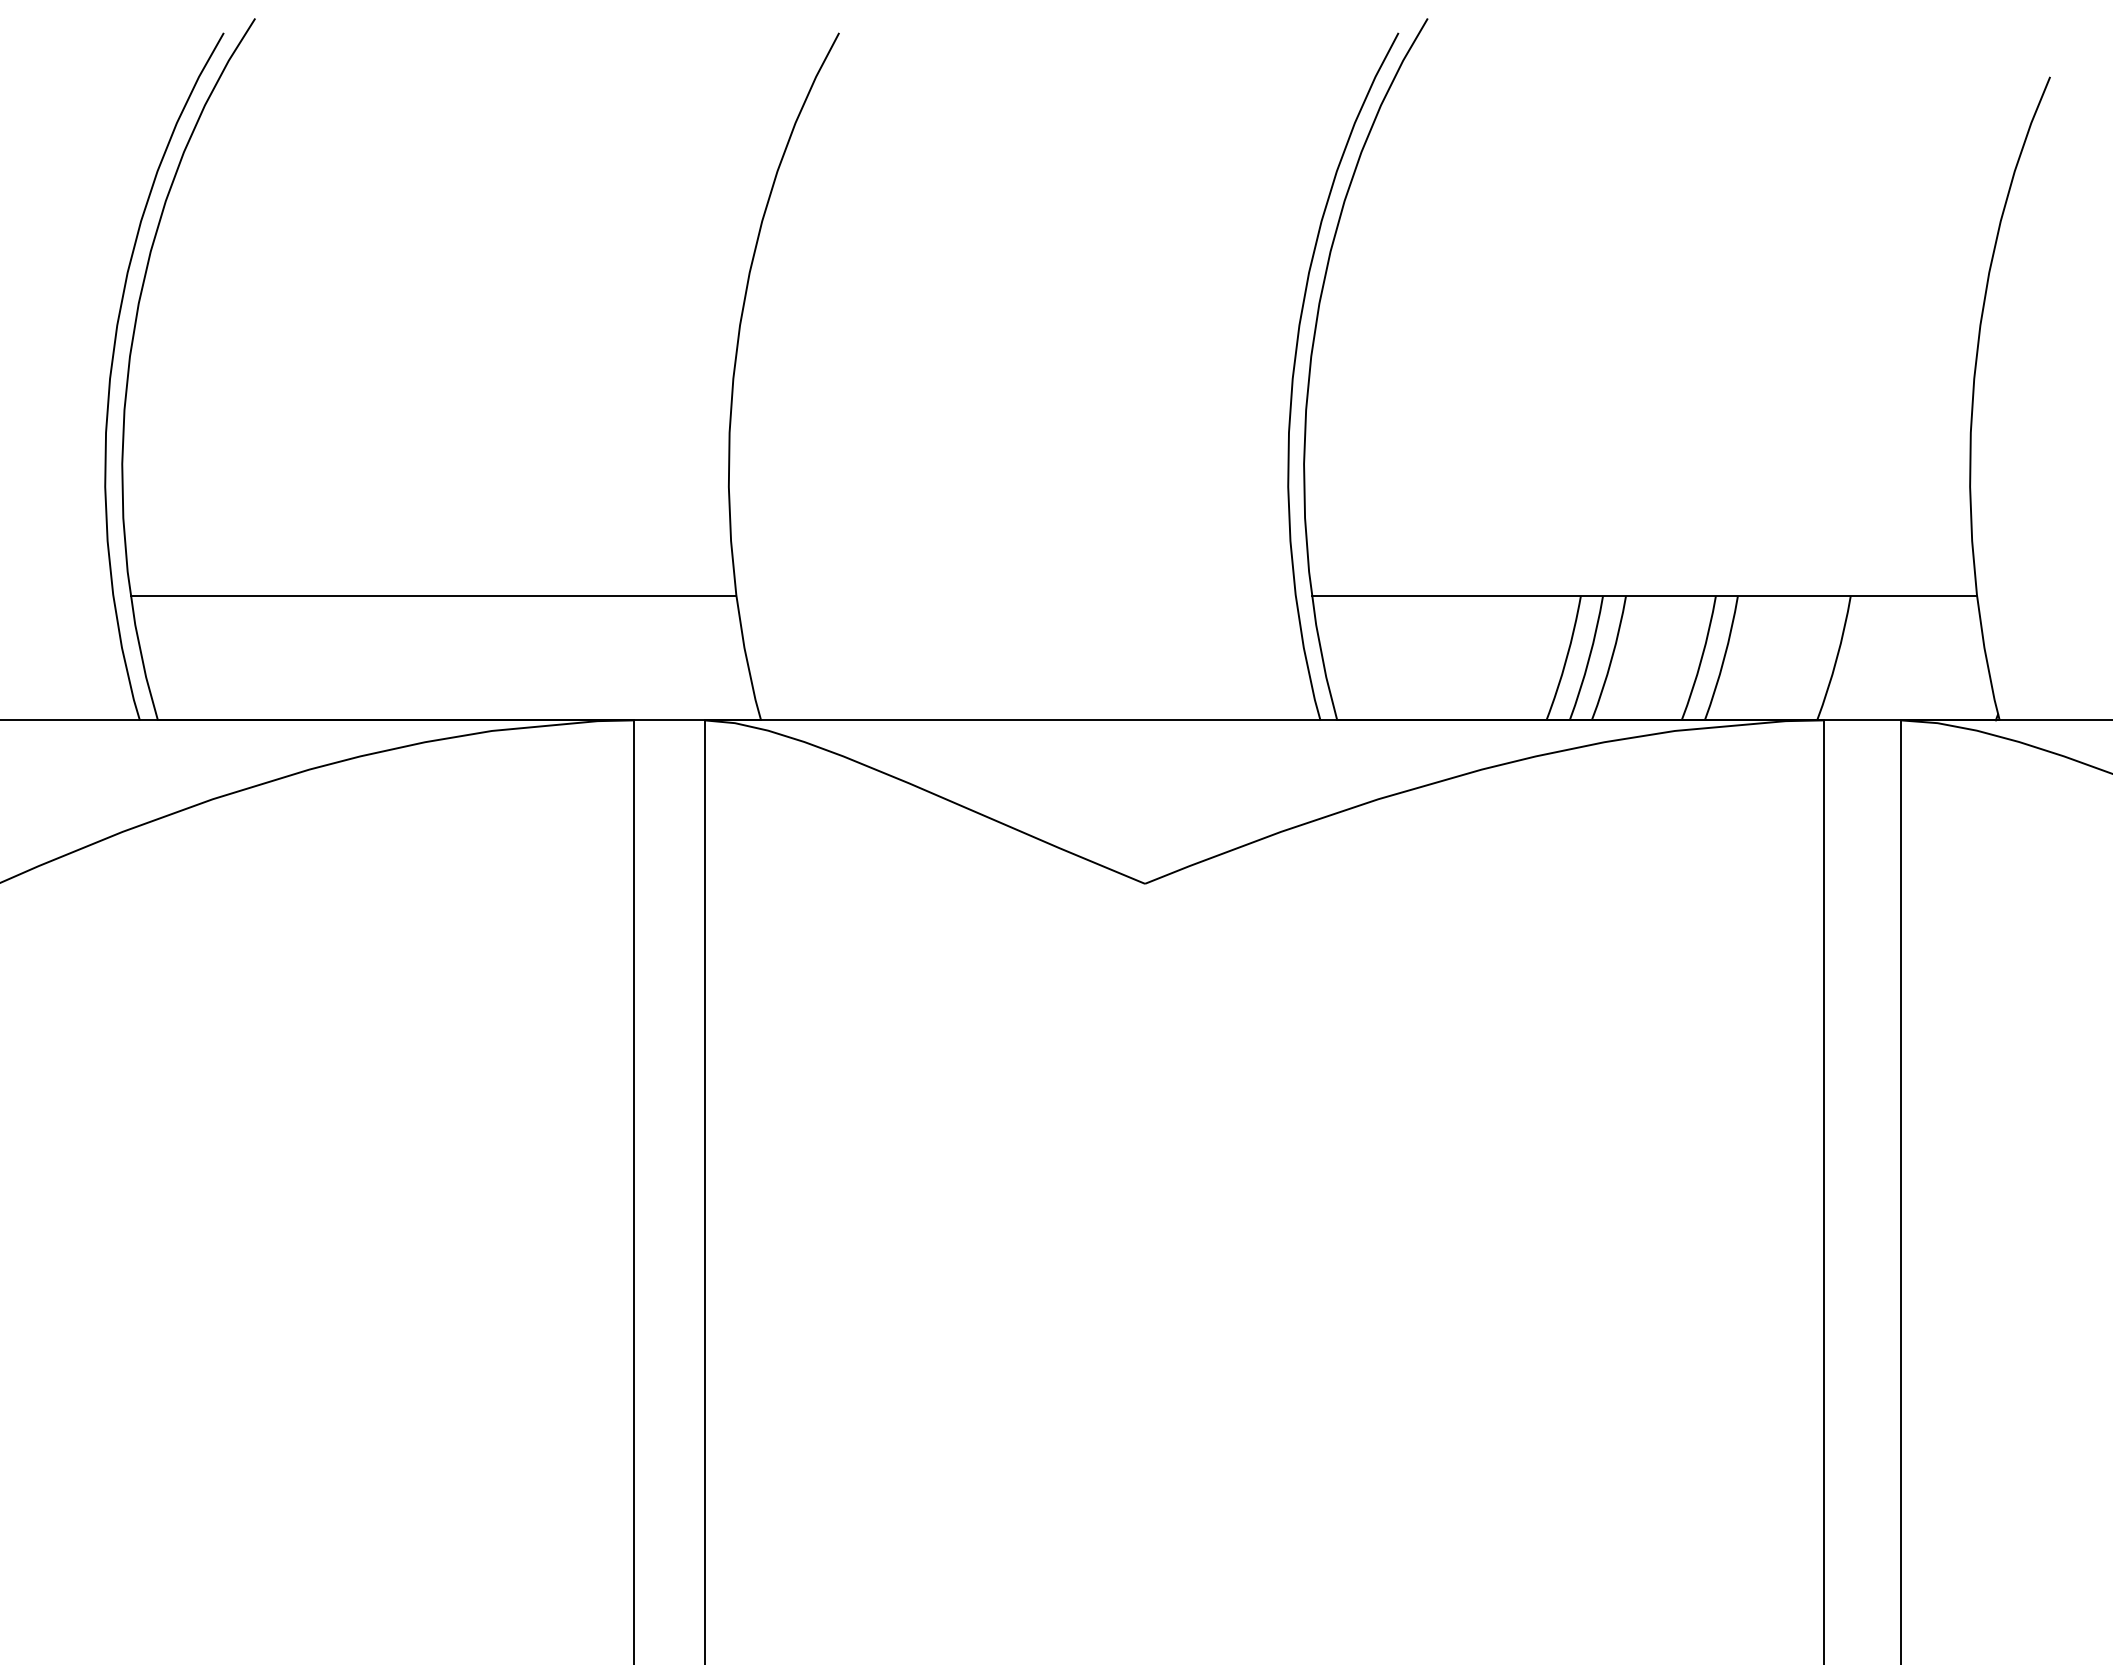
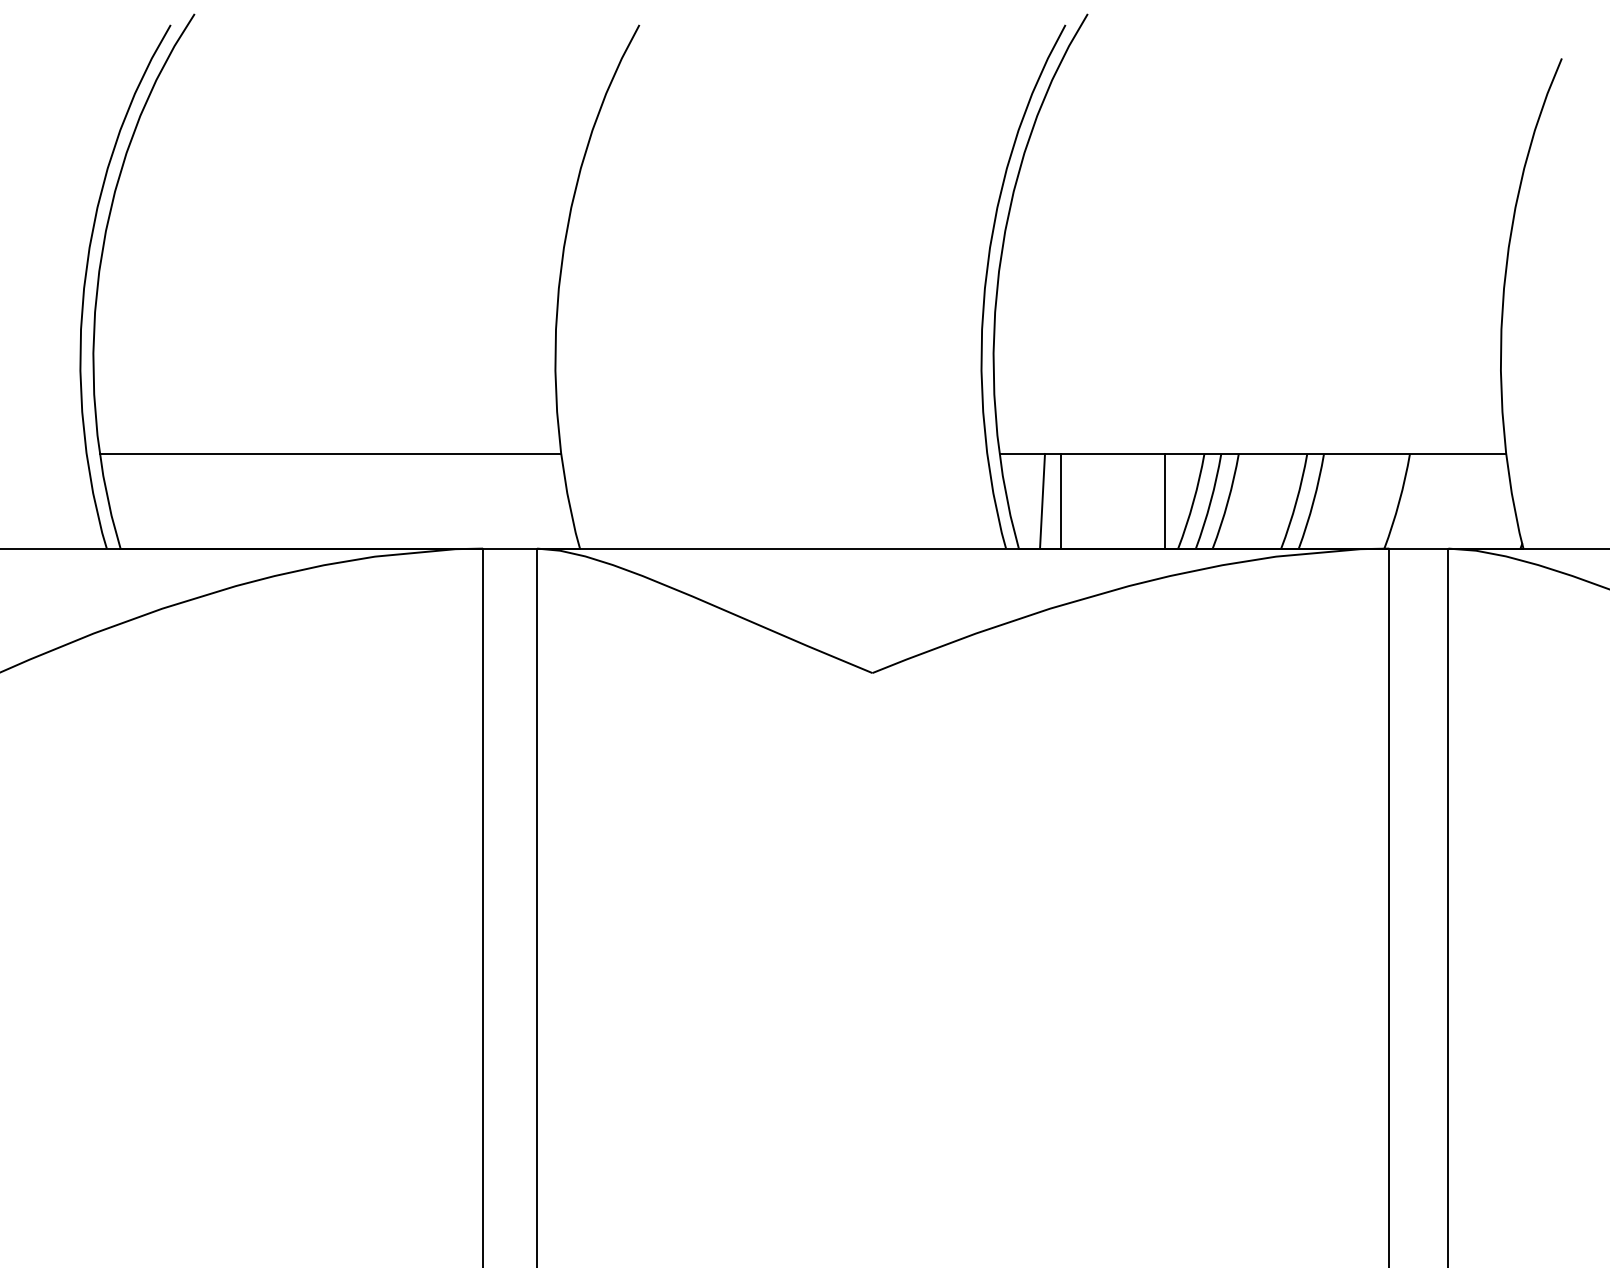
line: (1368, 658) -> (1042, 501), added
line: (1393, 658) -> (1061, 501), added
line: (1529, 658) -> (1165, 501), added

